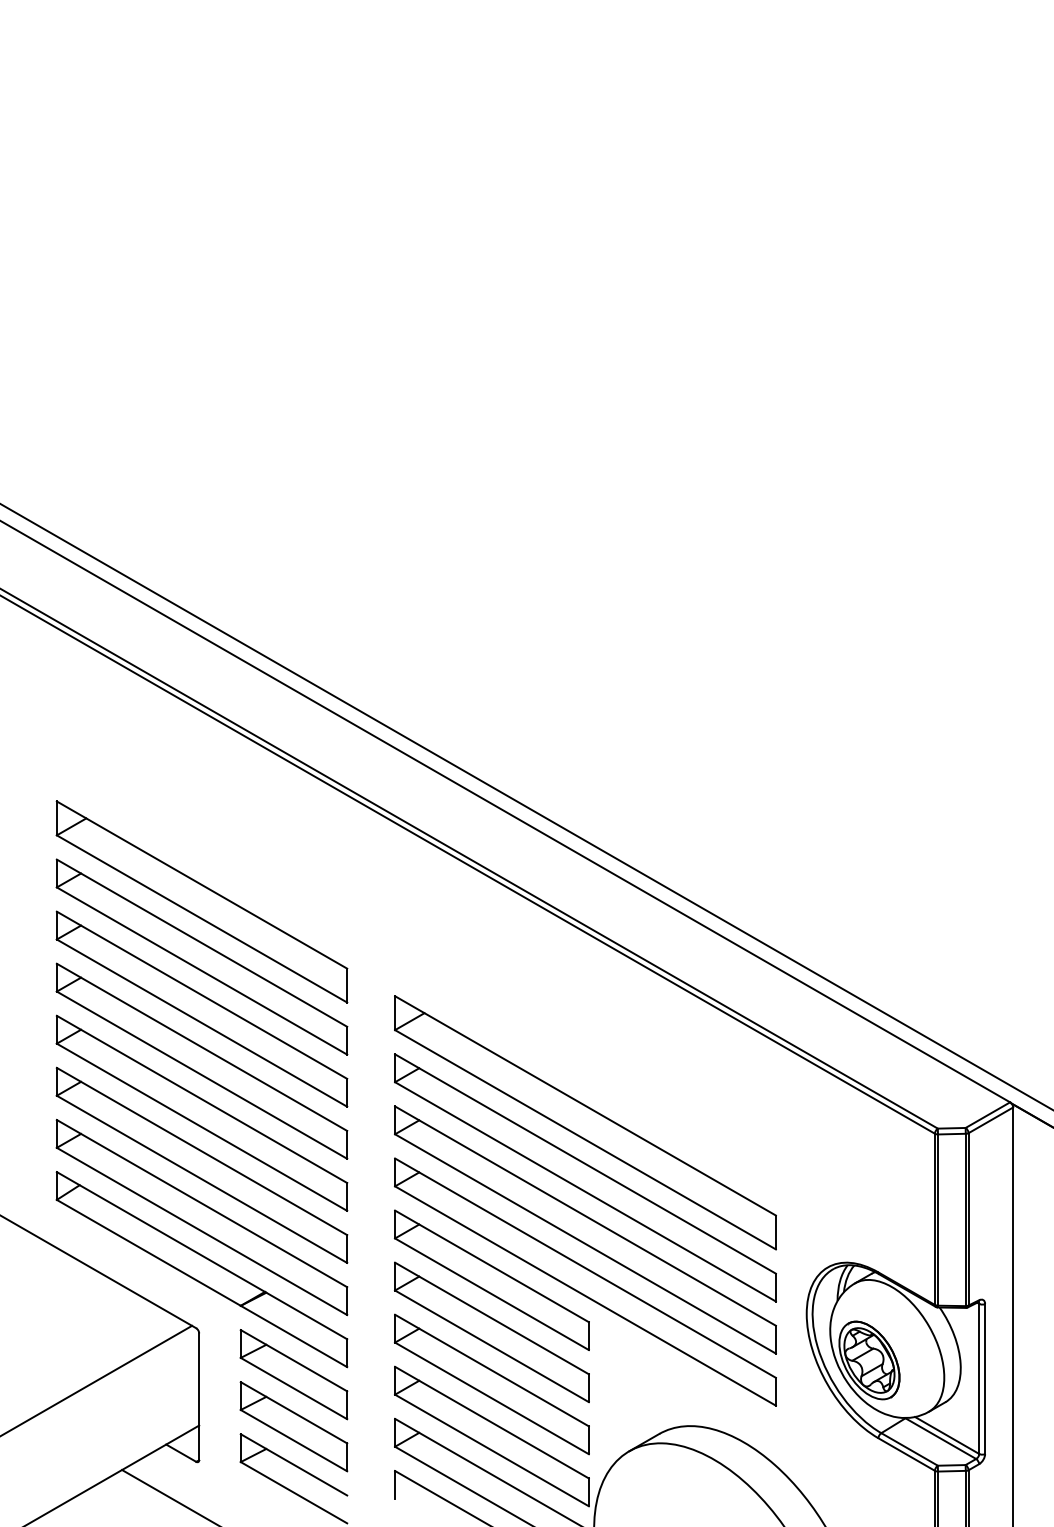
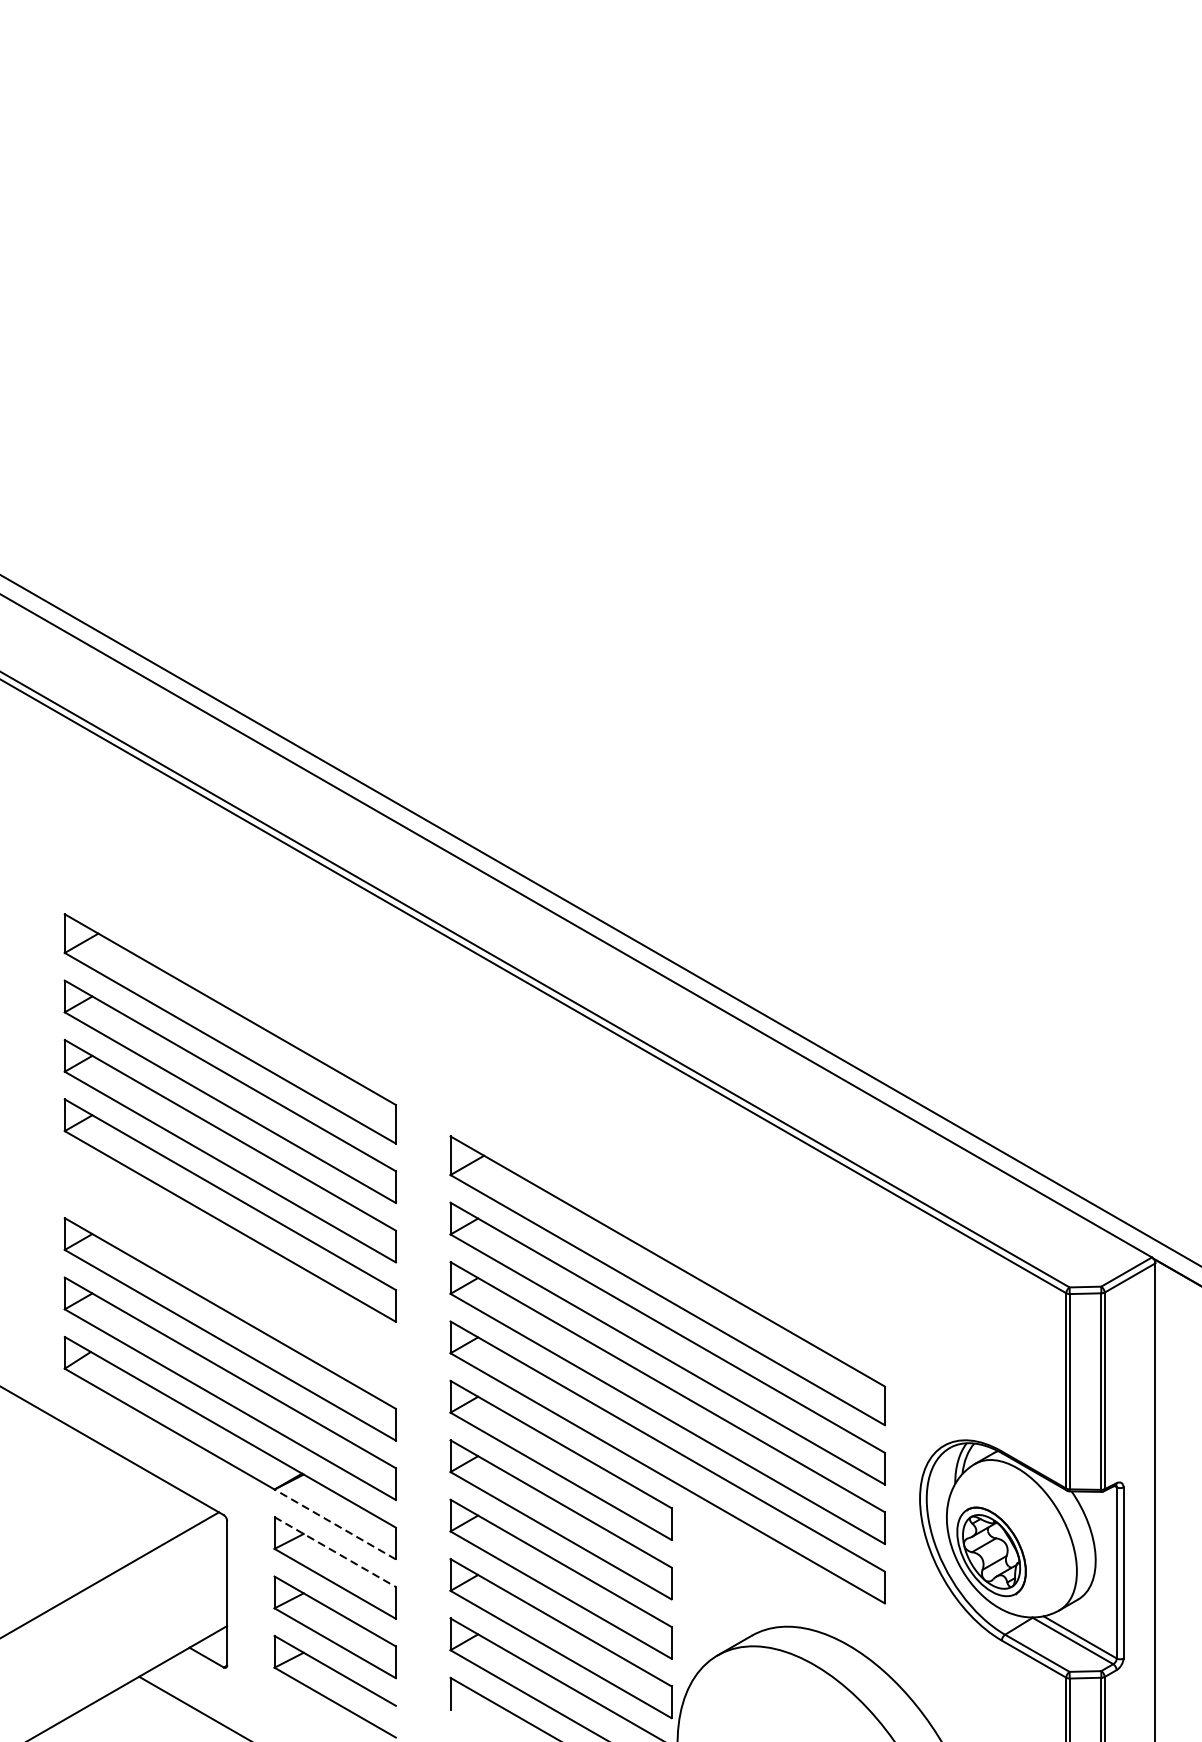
part: (201, 1112) -> (229, 1269), removed
line: (293, 1336) -> (334, 1524), solid -> dashed
line: (294, 1360) -> (335, 1551), solid -> dashed

